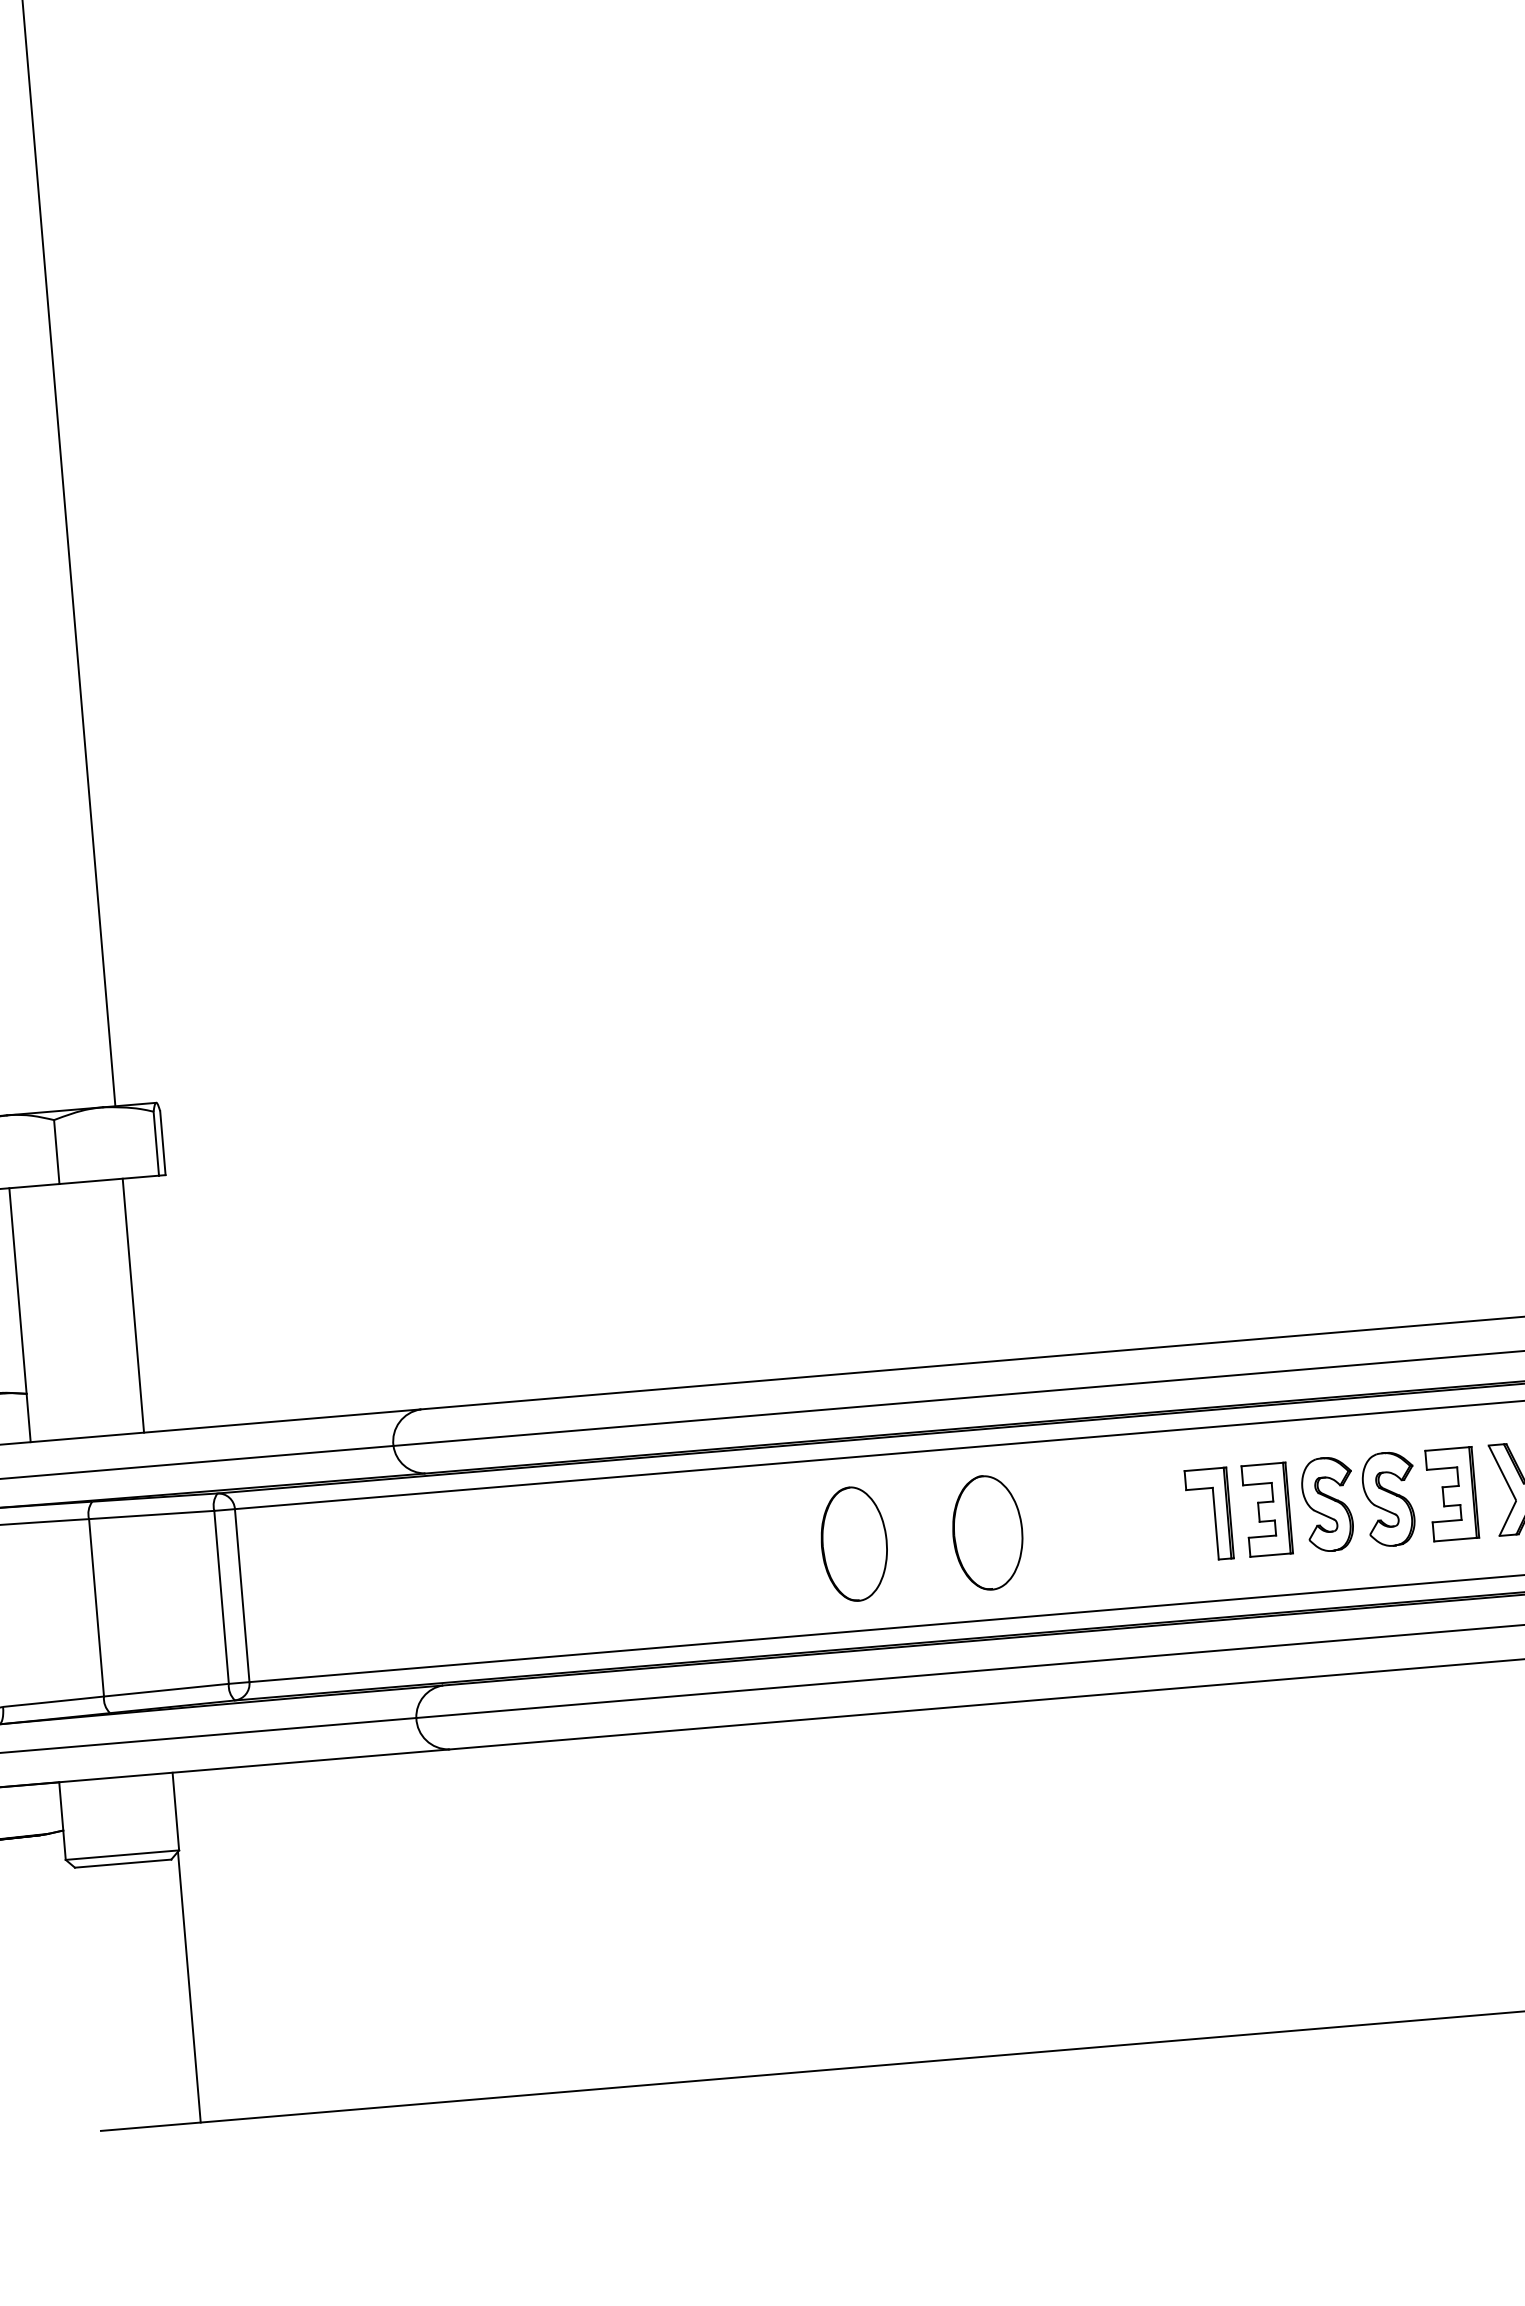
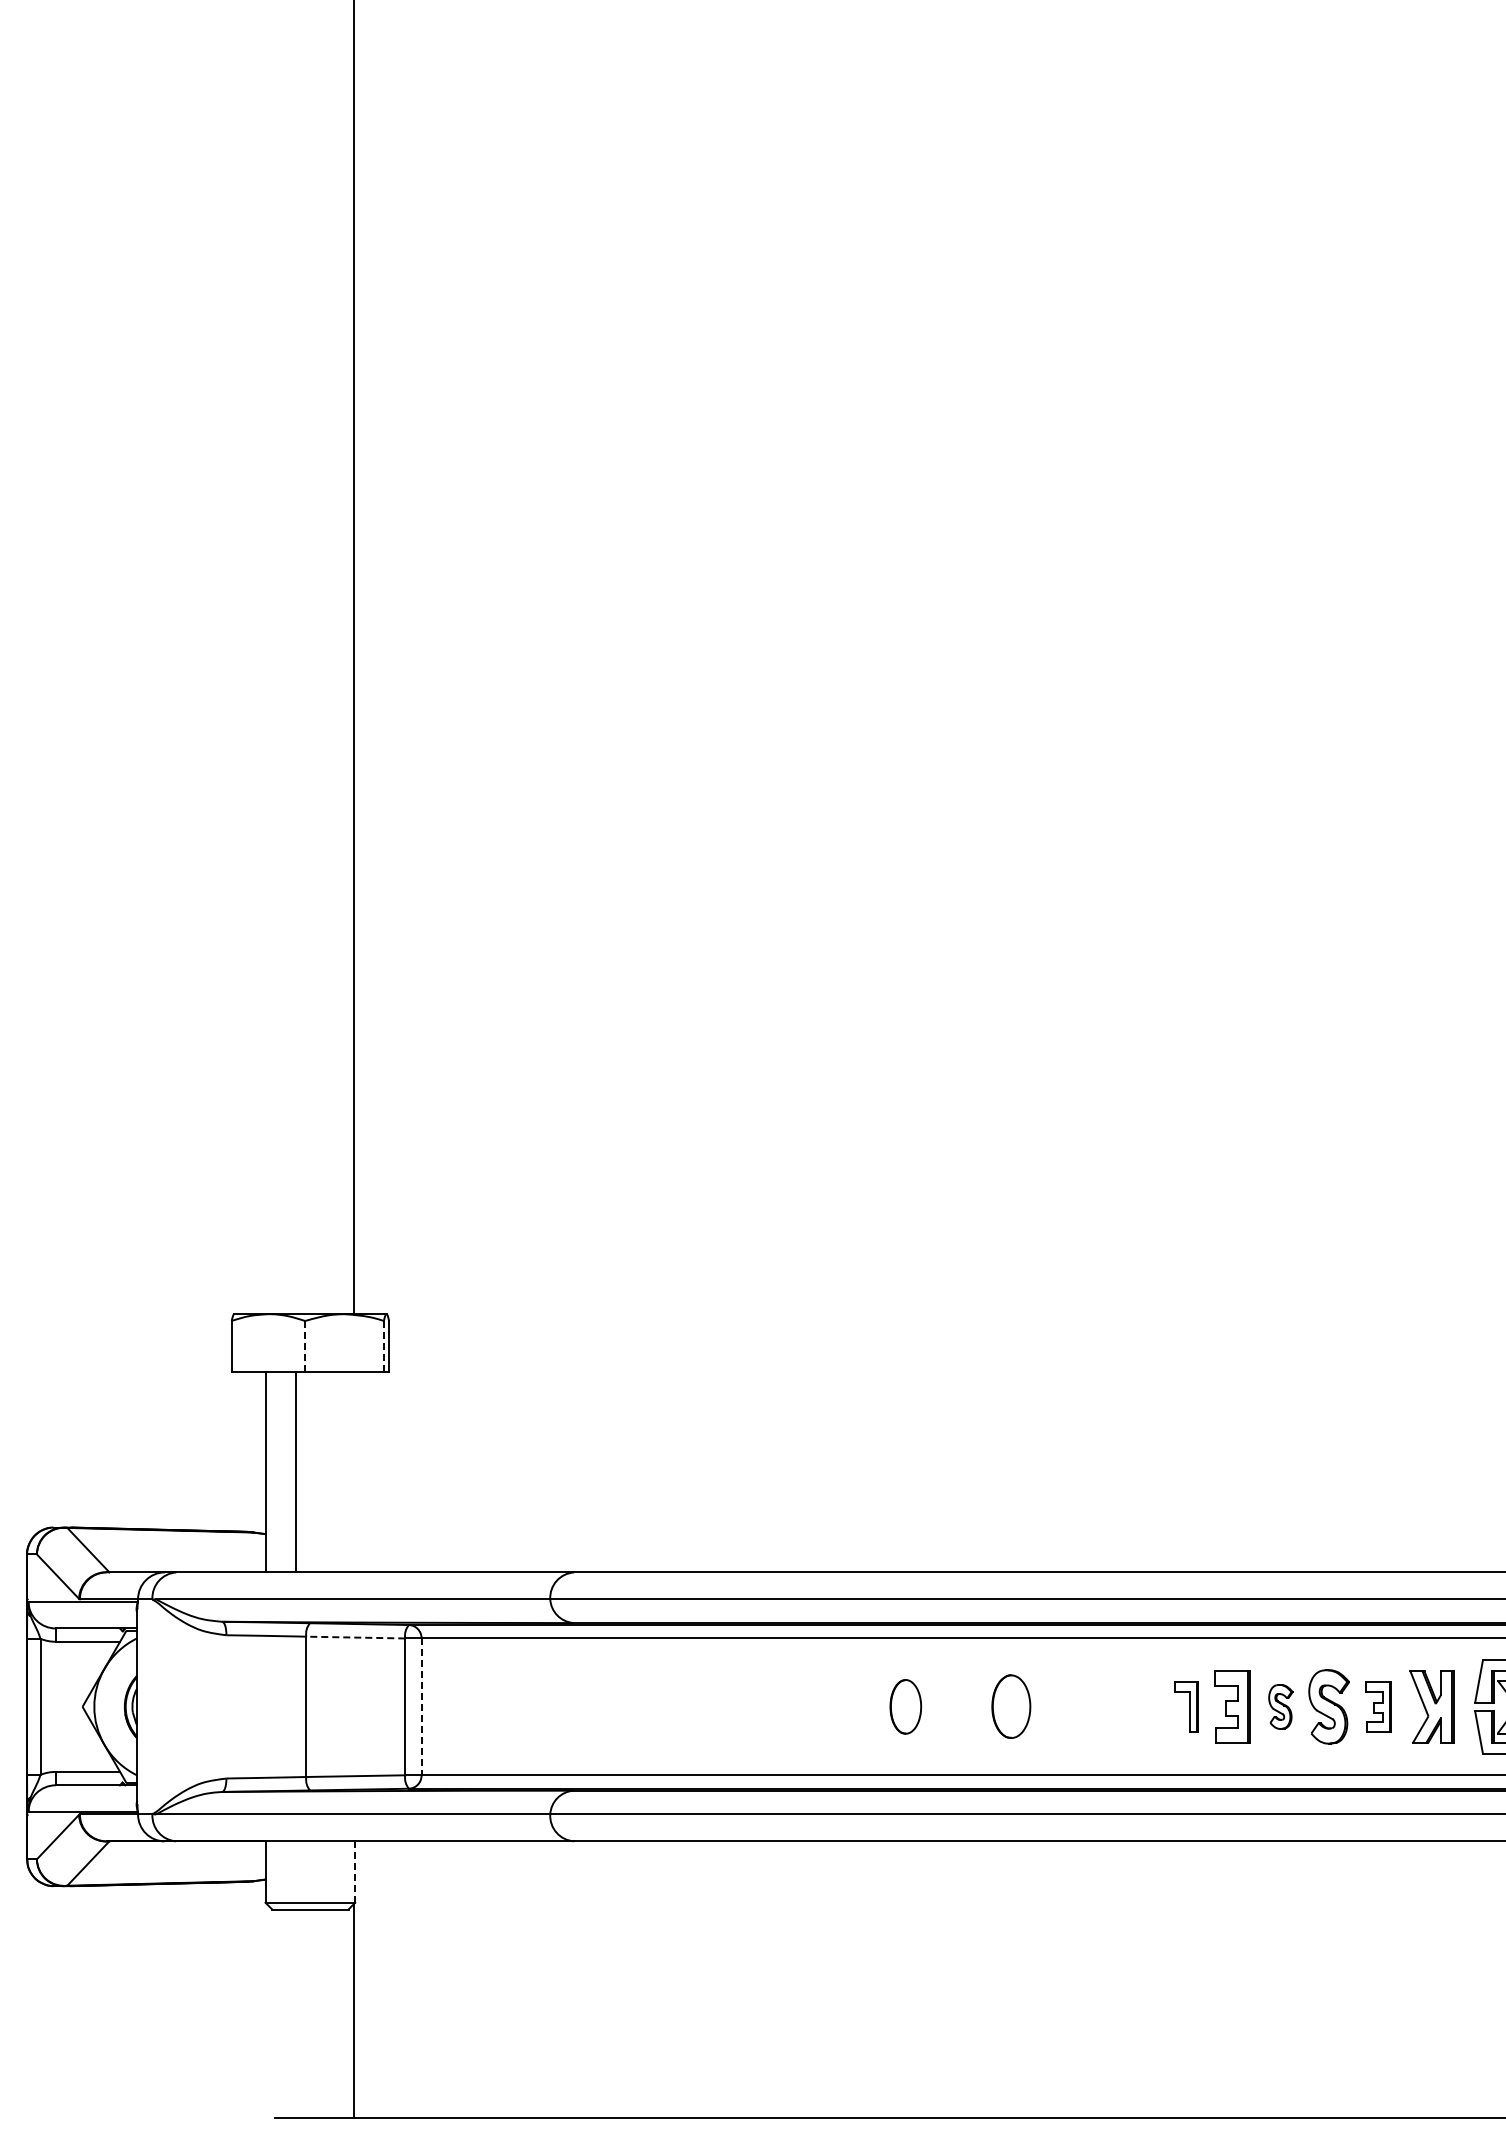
line: (155, 1144) -> (383, 1346), solid -> dashed
line: (57, 1152) -> (305, 1346), solid -> dashed
line: (133, 1305) -> (296, 1471), moved
part: (1452, 1493) -> (1378, 1706), size x0.7
part: (1328, 1503) -> (1280, 1706), size x0.6
part: (1209, 1513) -> (1186, 1706), size x0.7
line: (151, 1514) -> (355, 1637), solid -> dashed
part: (988, 1532) -> (1011, 1706), size x0.7
part: (854, 1543) -> (905, 1706), size x0.6
line: (242, 1596) -> (421, 1707), solid -> dashed
line: (176, 1812) -> (355, 1872), solid -> dashed

